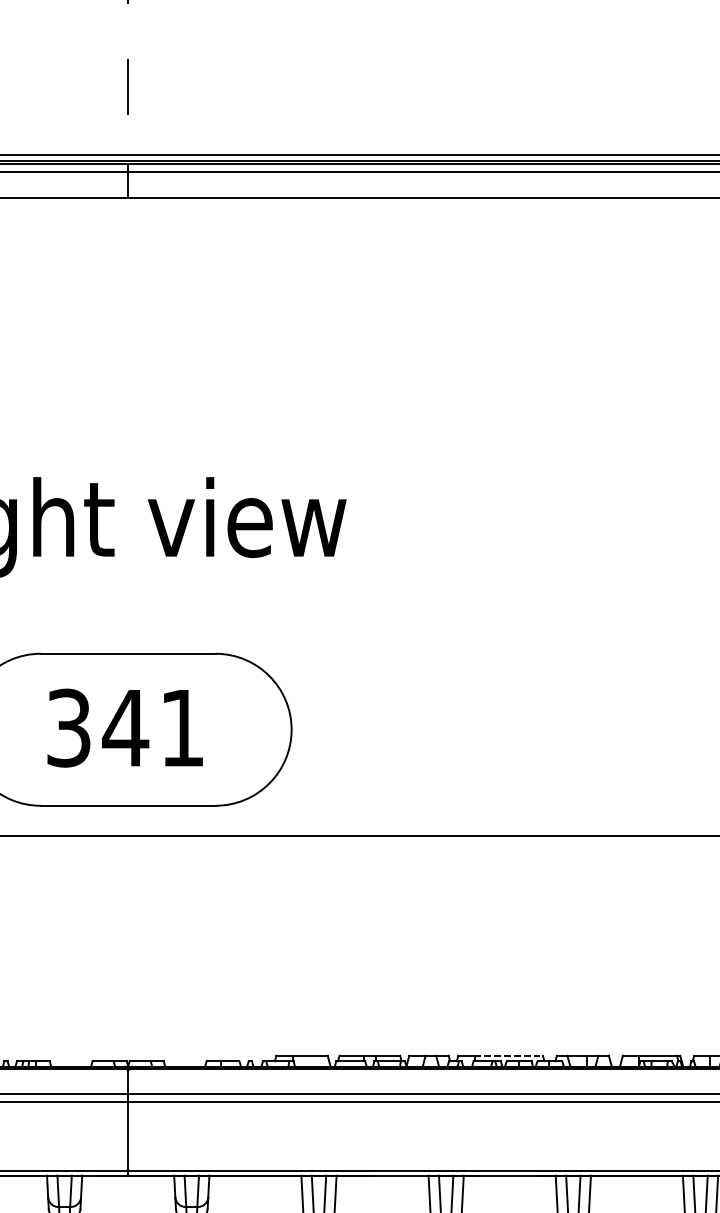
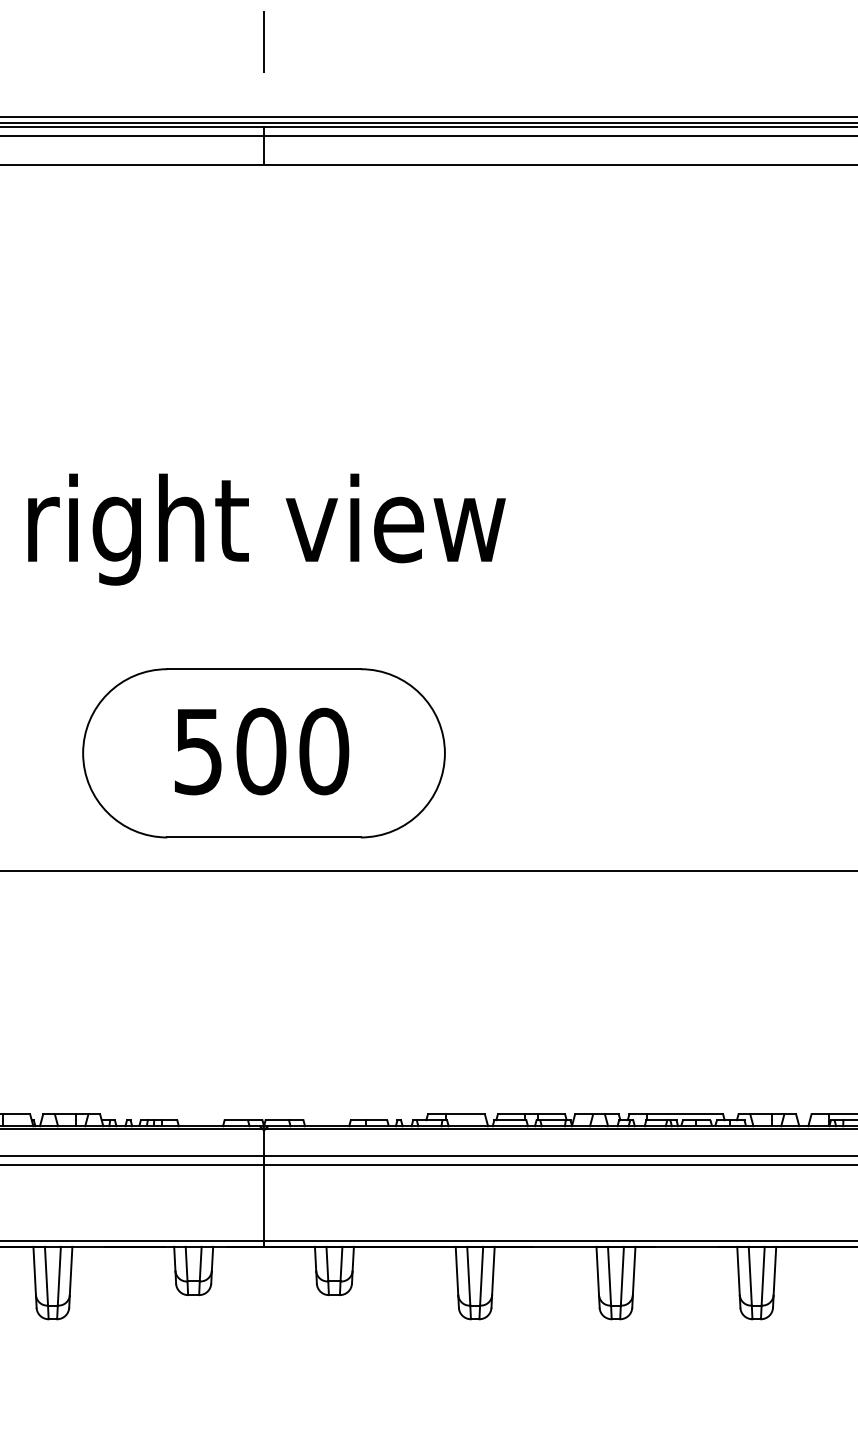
text: (125, 728) -> (261, 751), 341 -> 500
line: (508, 1056) -> (685, 1114), dashed -> solid

